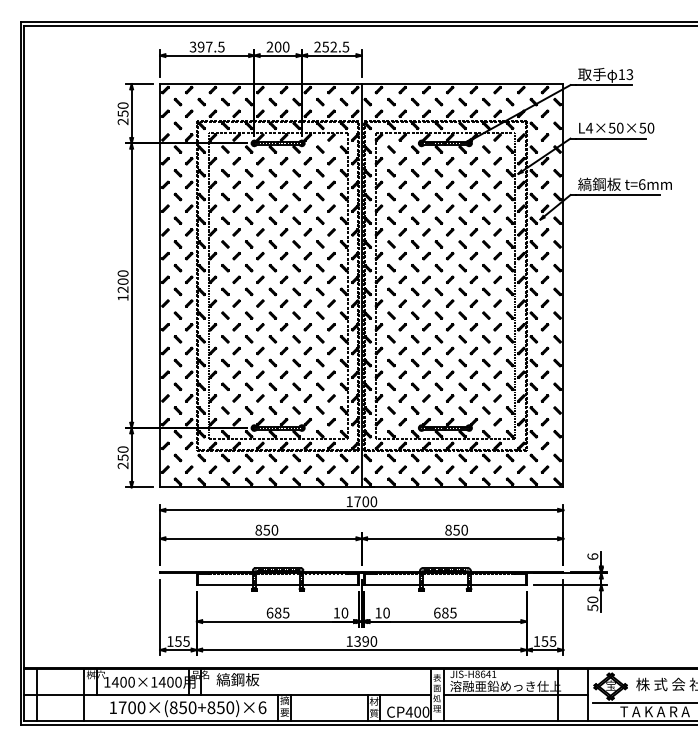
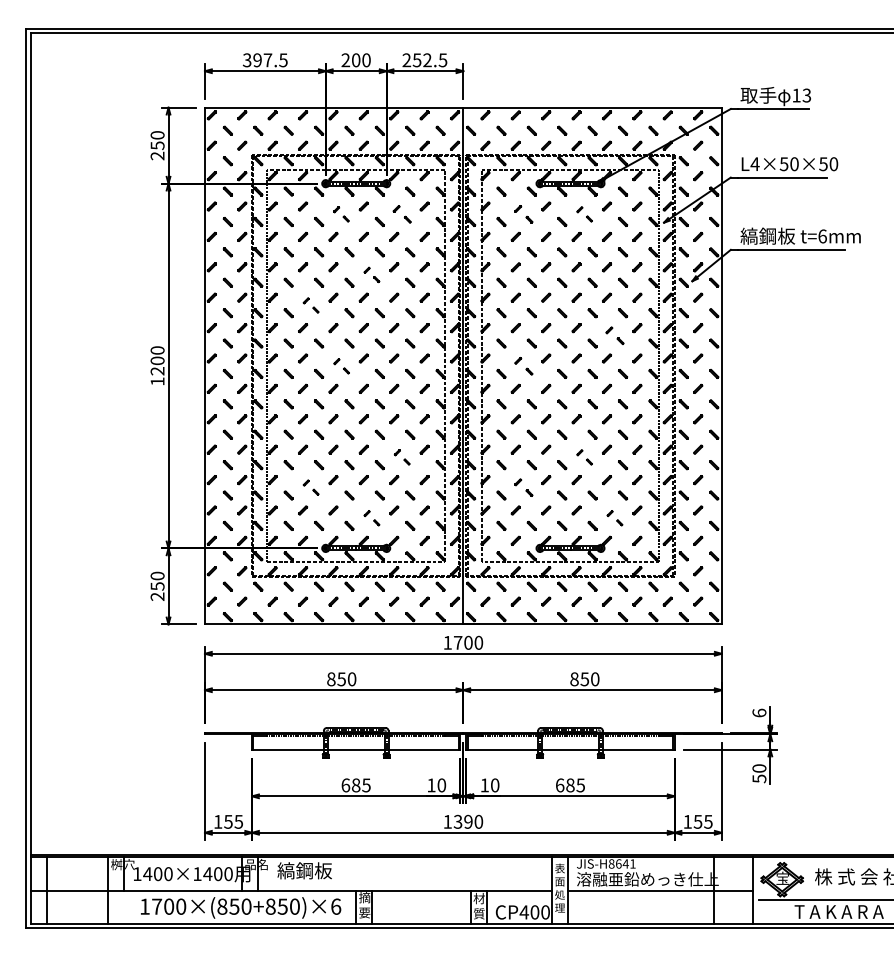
part: (266, 167) -> (341, 214), size x0.6
part: (313, 167) -> (401, 214), size x0.7
part: (408, 167) -> (523, 214), size x0.7
part: (456, 167) -> (584, 214), size x0.6
part: (290, 214) -> (372, 274), size x0.6
part: (242, 238) -> (310, 305), size x0.6
part: (479, 261) -> (614, 335), size x0.7
part: (266, 285) -> (341, 365), size x0.6
part: (408, 285) -> (523, 365), size x0.7
part: (313, 356) -> (401, 456), size x0.6
part: (456, 356) -> (584, 456), size x0.6
part: (242, 380) -> (310, 487), size x0.6
part: (408, 380) -> (523, 487), size x0.7
part: (290, 404) -> (372, 518), size x0.6
part: (479, 404) -> (614, 518), size x0.6

